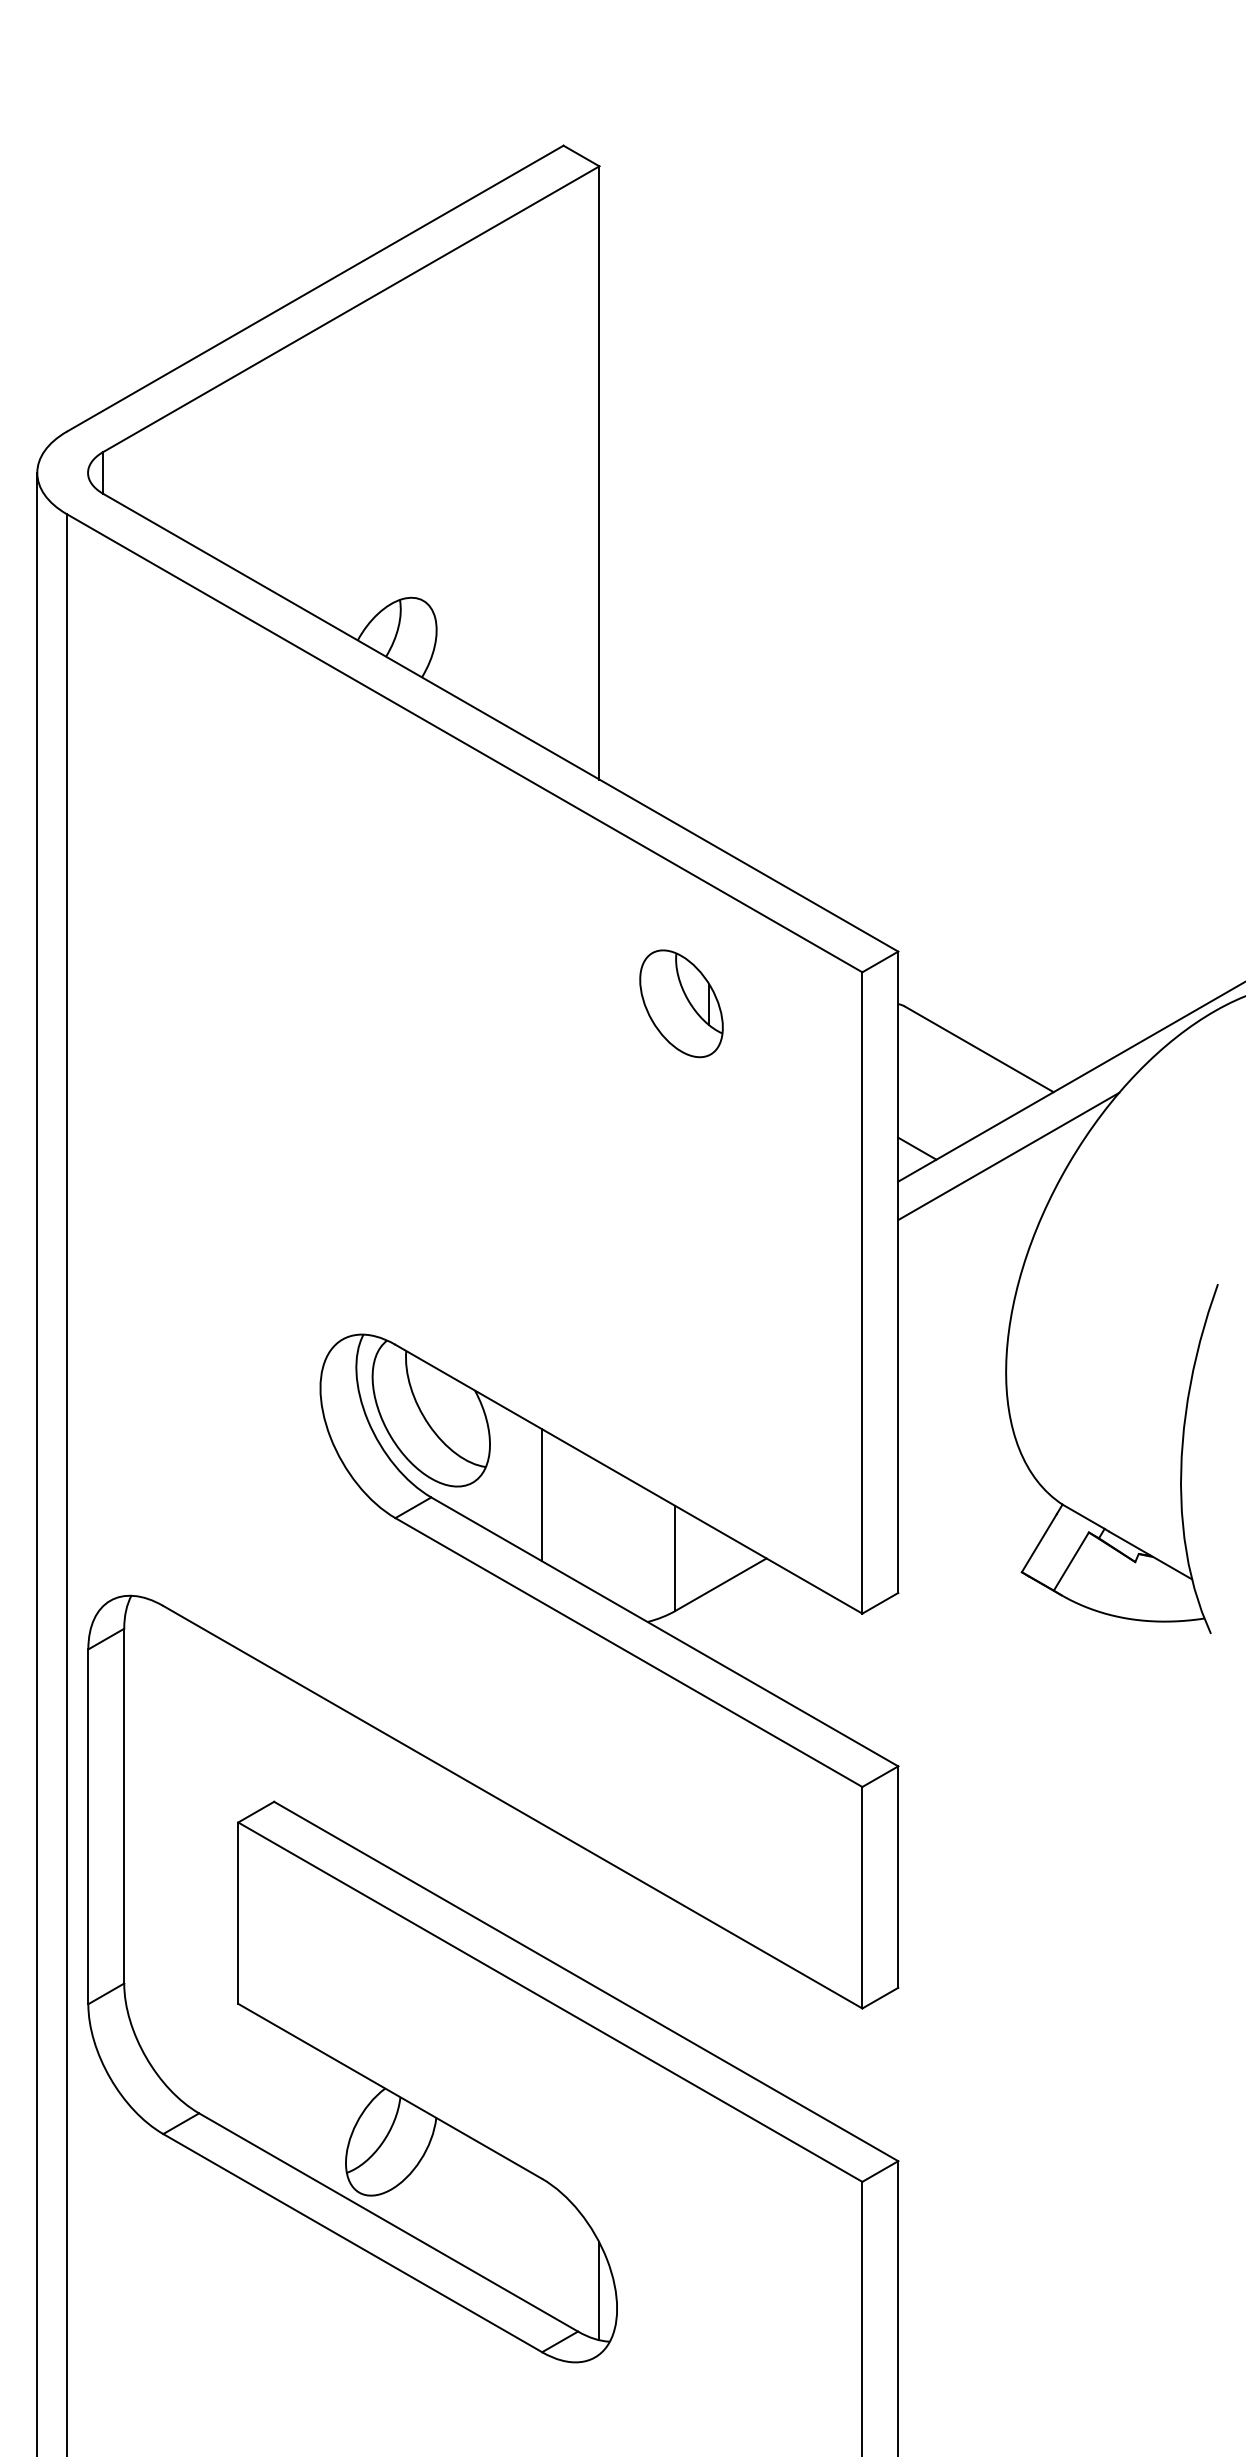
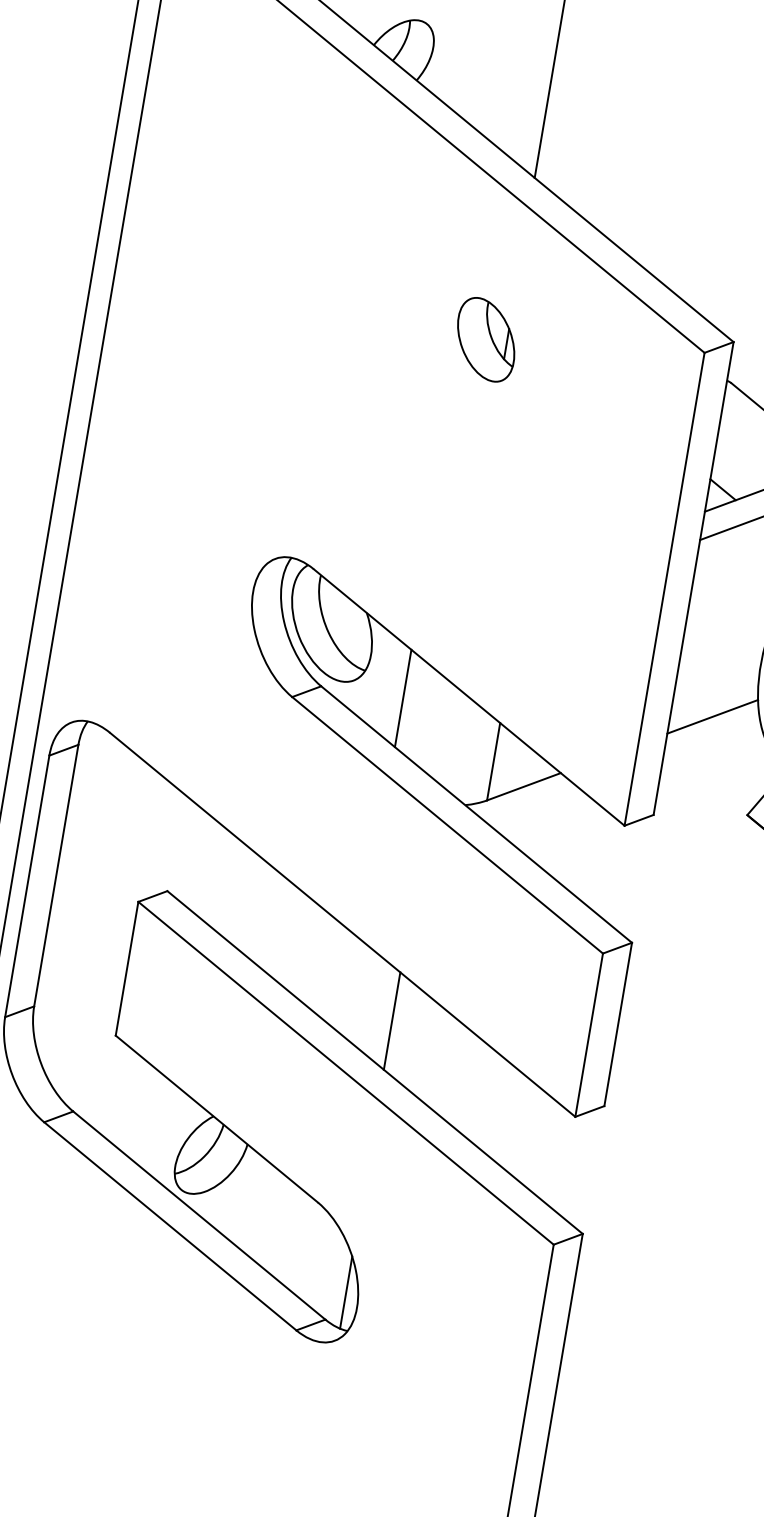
part: (681, 1003) -> (486, 339), moved
line: (954, 1450) -> (712, 716), added
line: (599, 1923) -> (392, 1021), added

